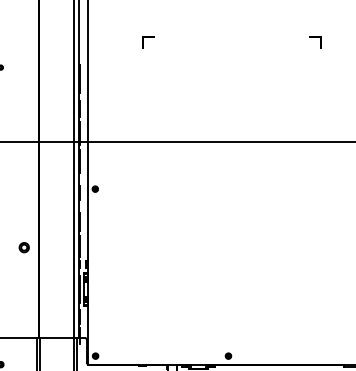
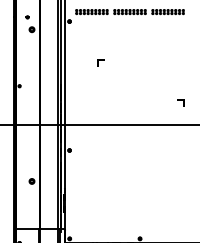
part: (148, 41) -> (100, 62), moved
part: (314, 41) -> (180, 102), moved

